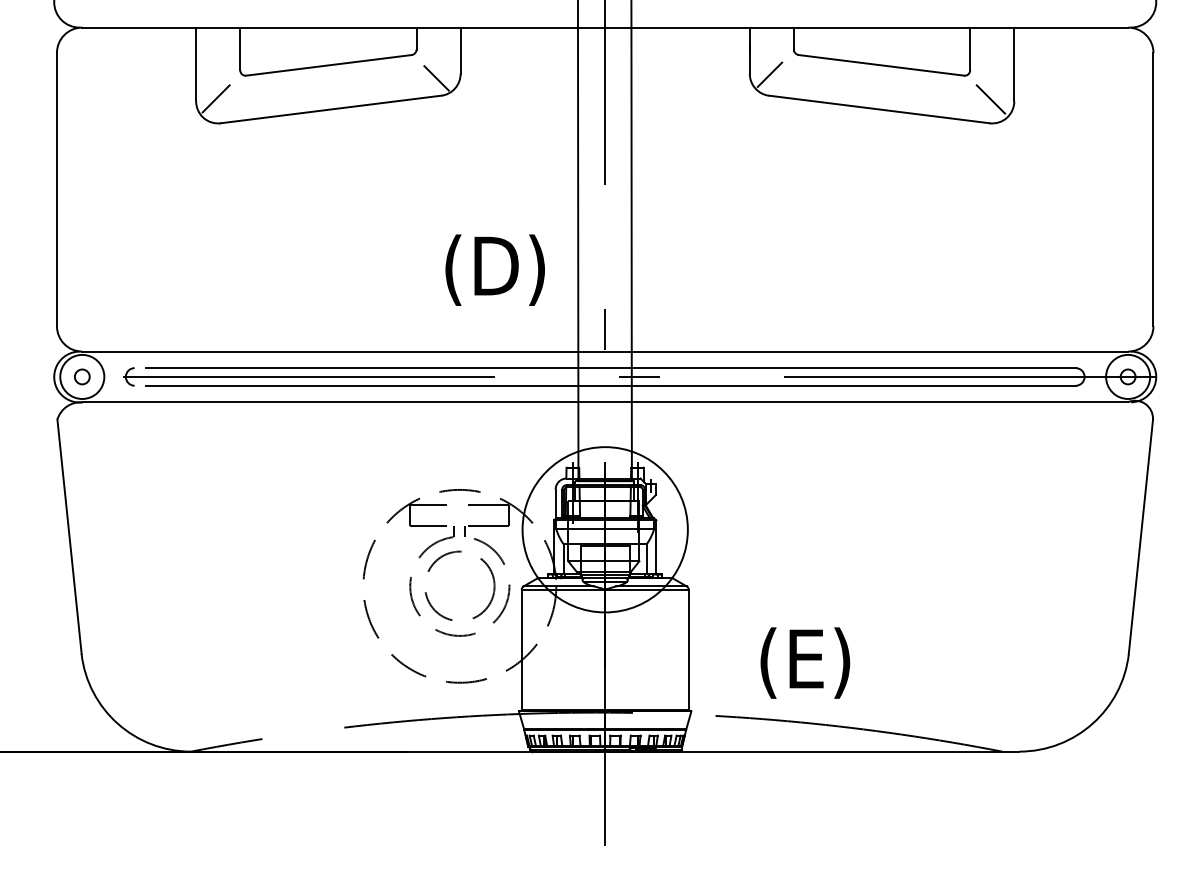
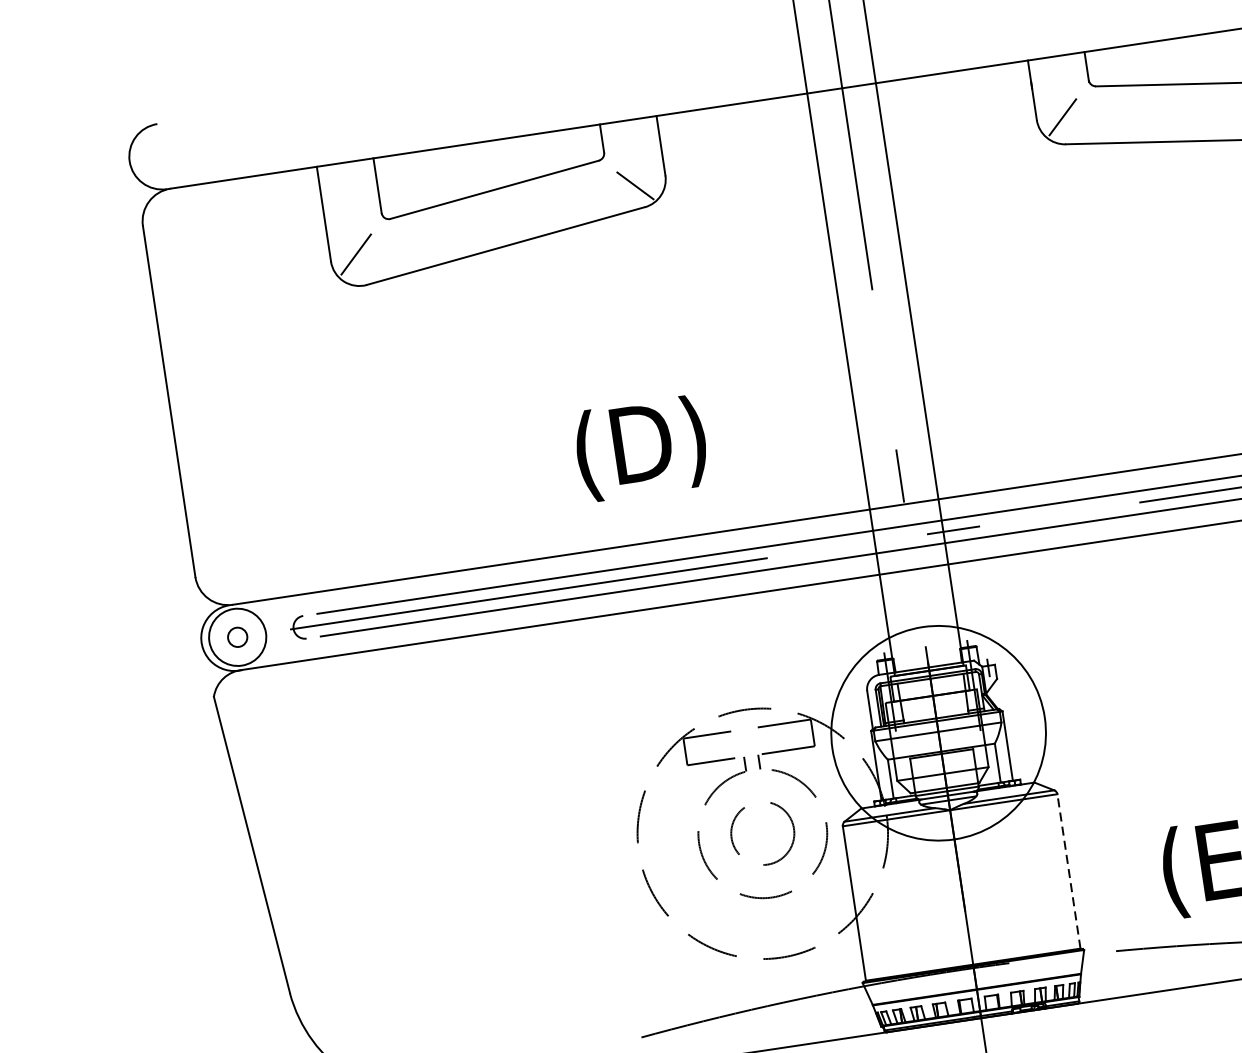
text: (494, 269) -> (640, 447), moved
circle: (459, 585) -> (762, 832), size x0.7
line: (688, 649) -> (1068, 871), solid -> dashed

